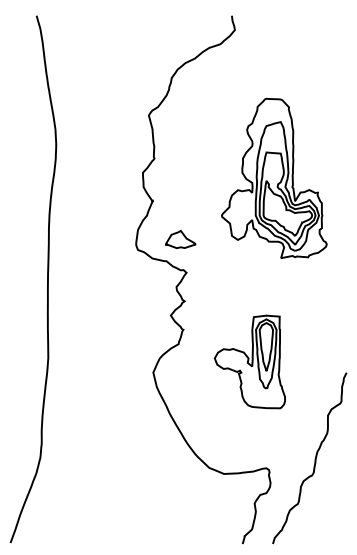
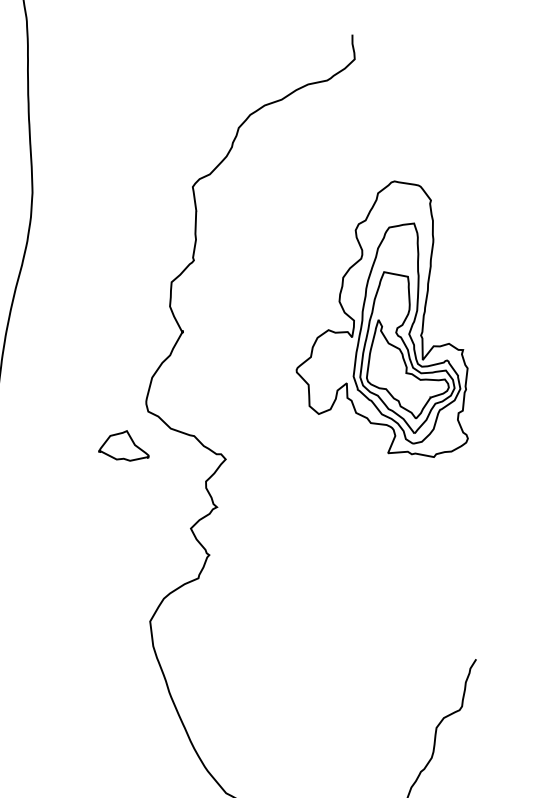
part: (180, 239) -> (124, 445), moved
part: (249, 361) -> (314, 621), removed

